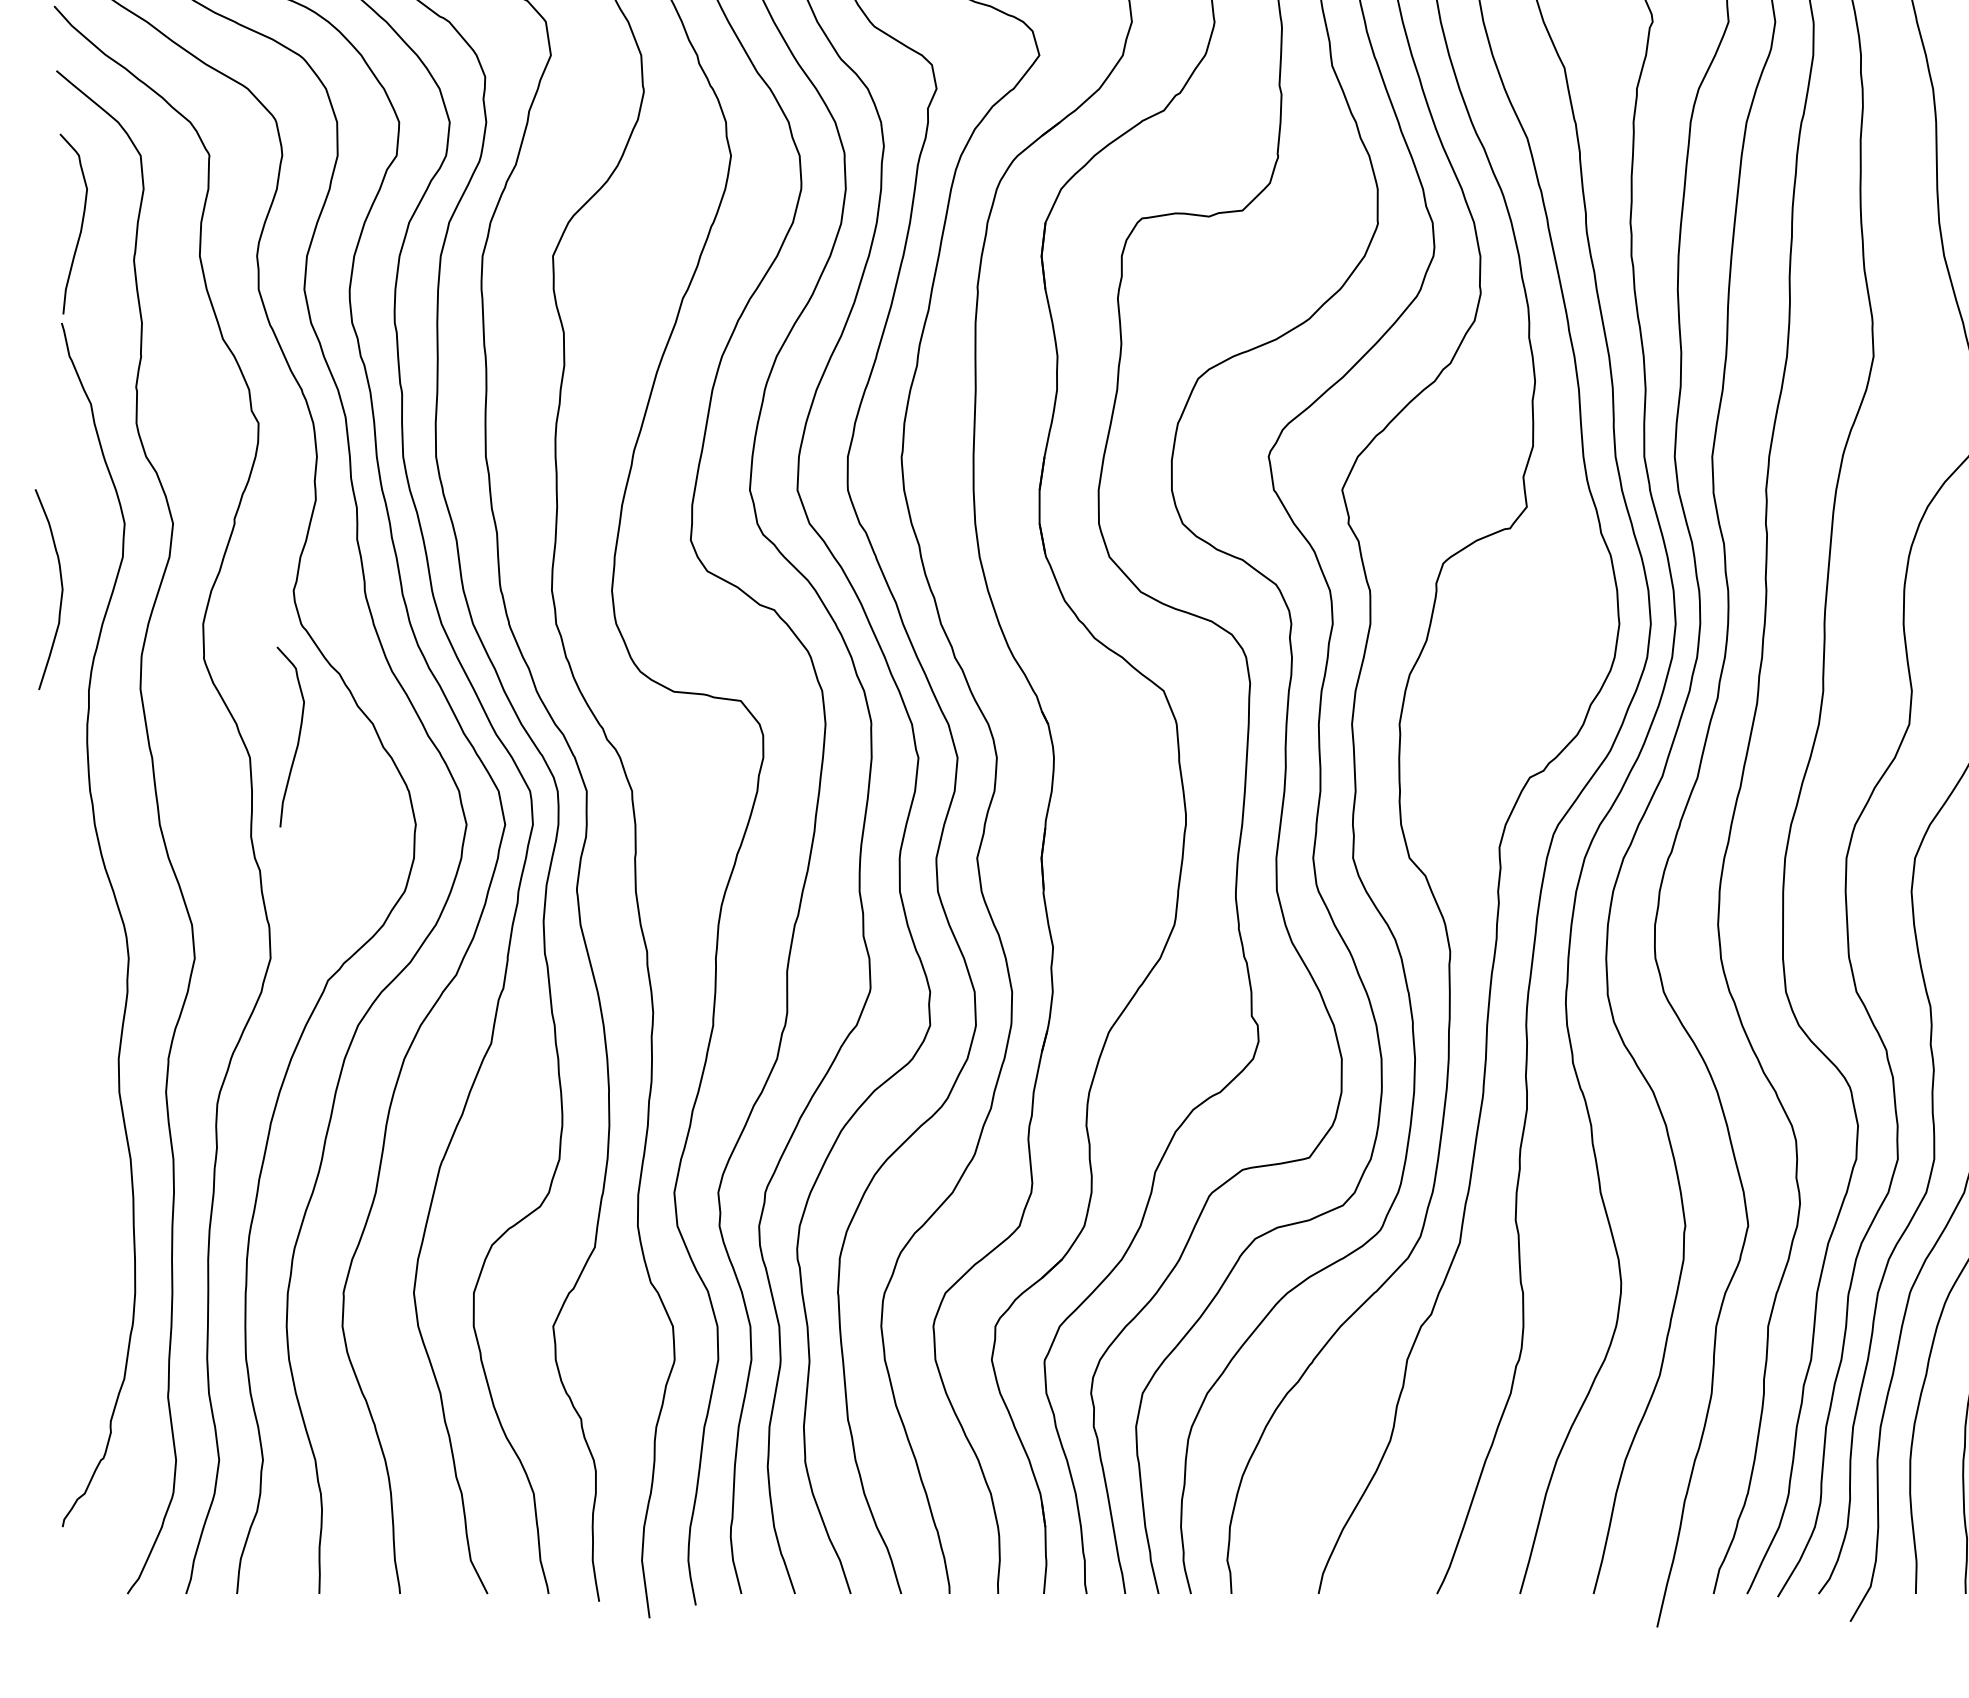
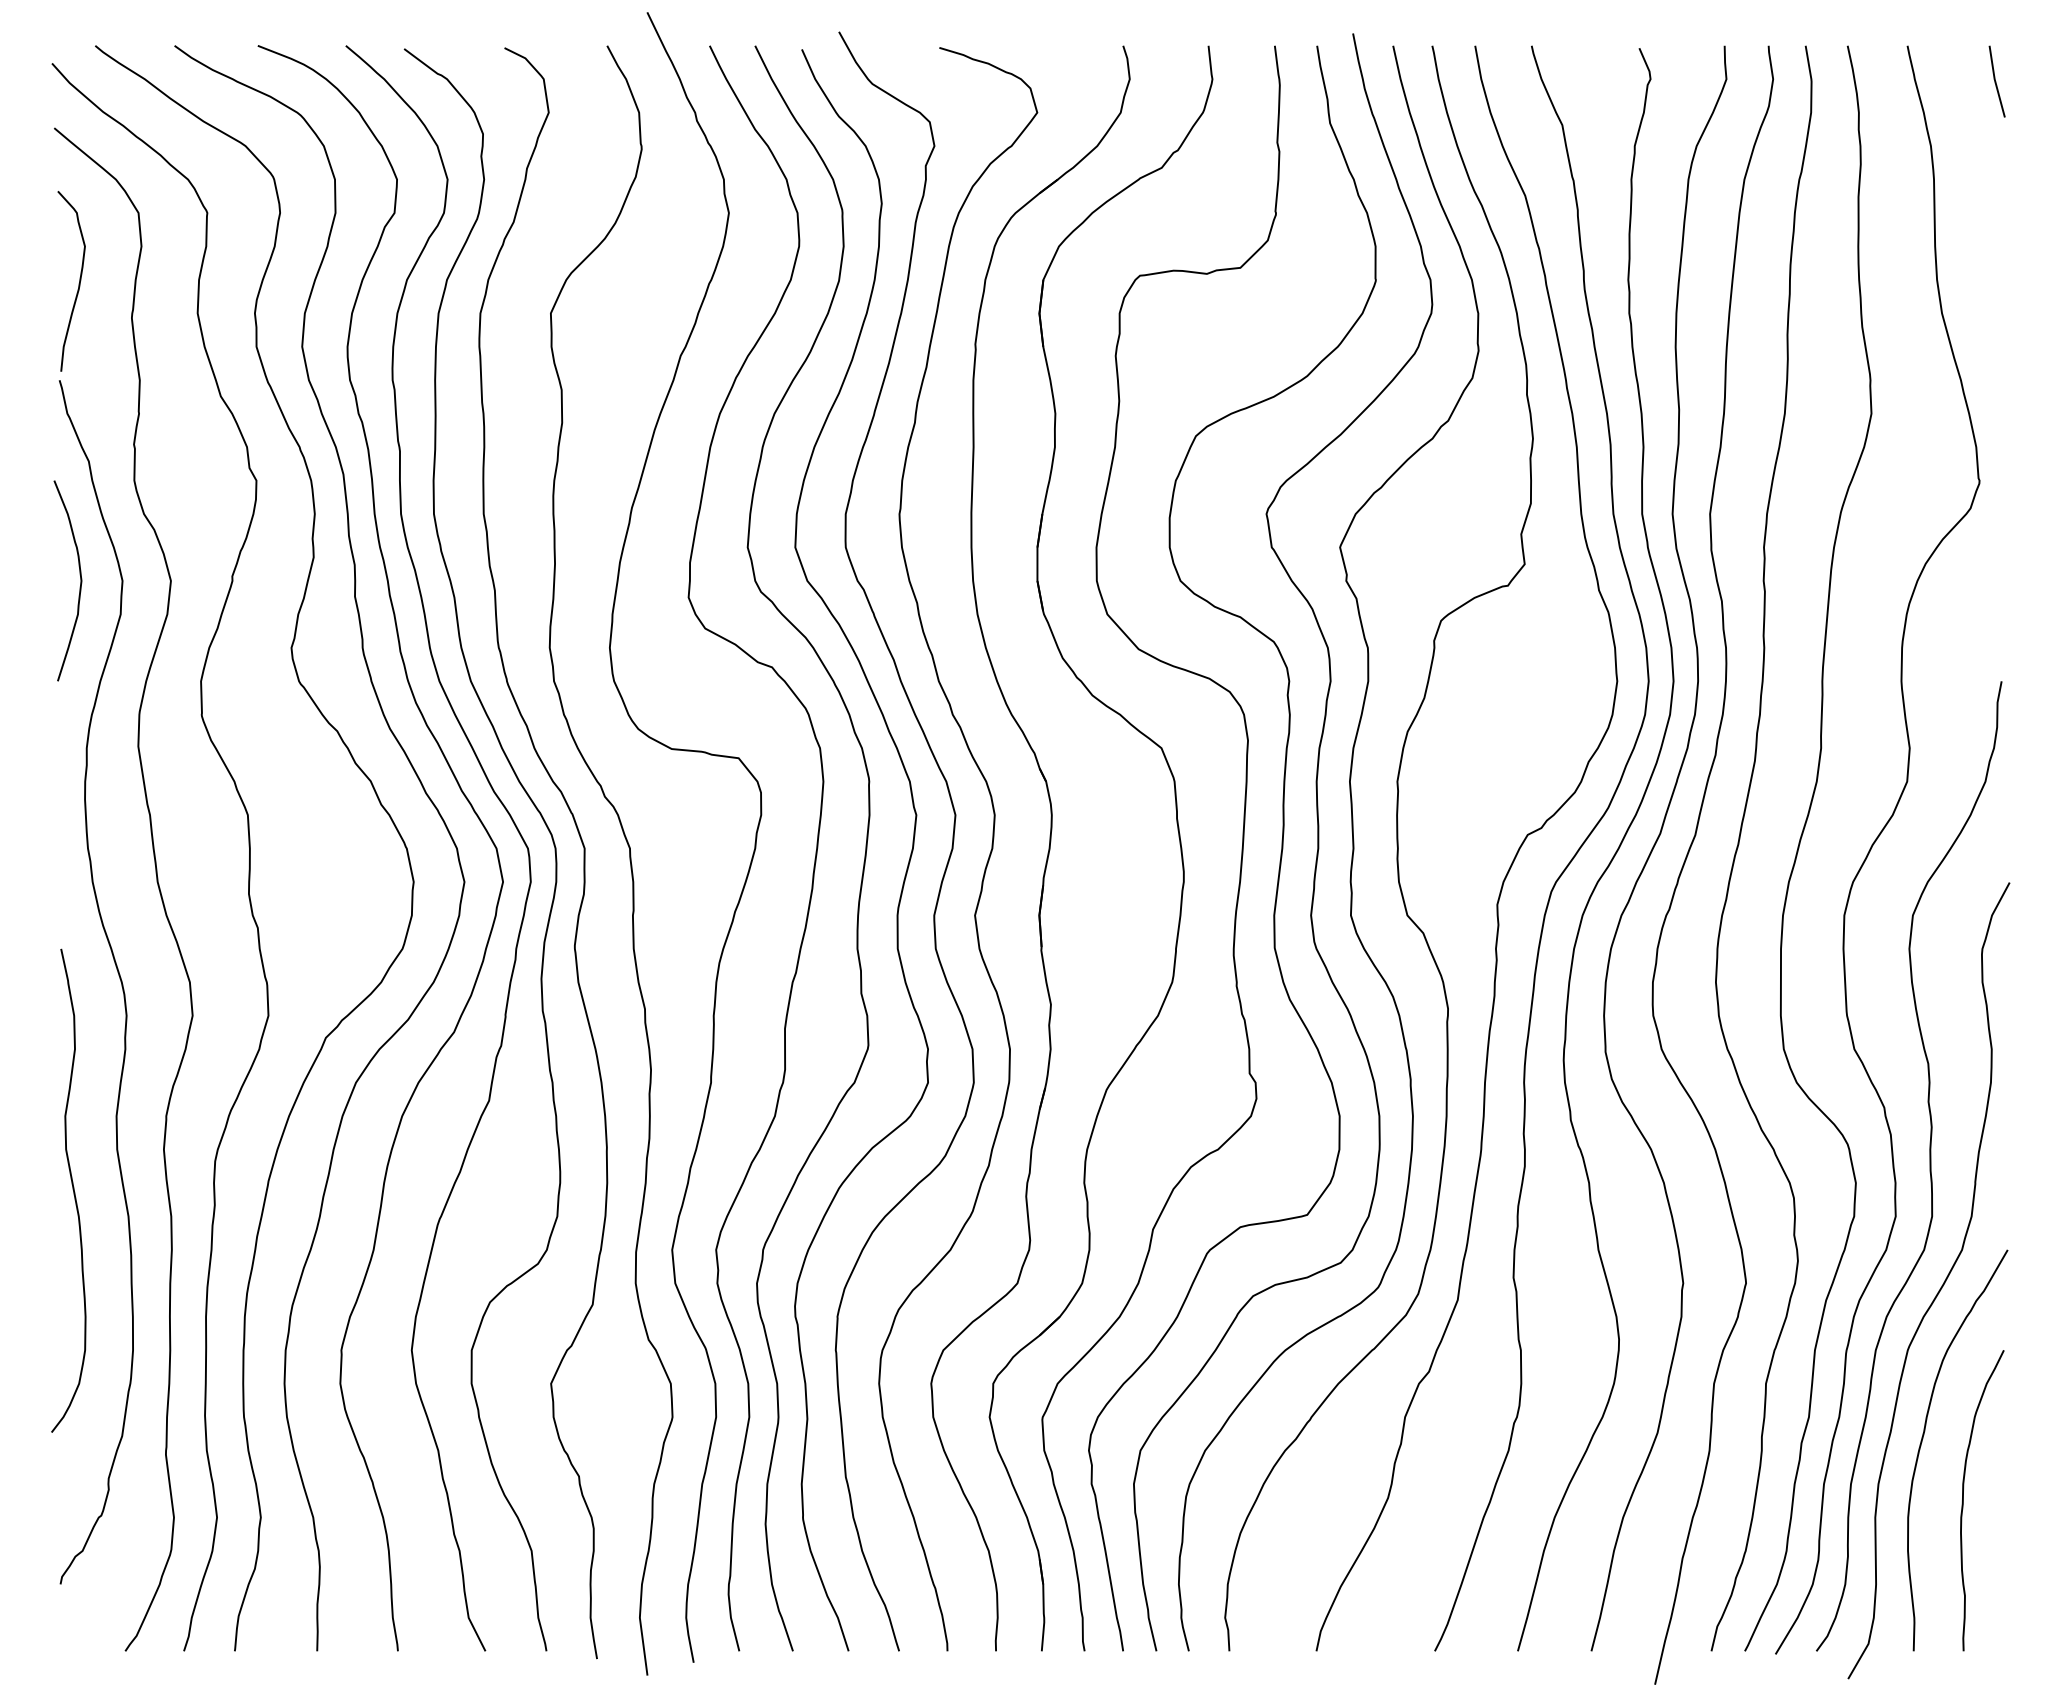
curve: (61, 589) -> (80, 580), moved
curve: (297, 739) -> (295, 796), removed
curve: (74, 1132) -> (72, 1189), added

